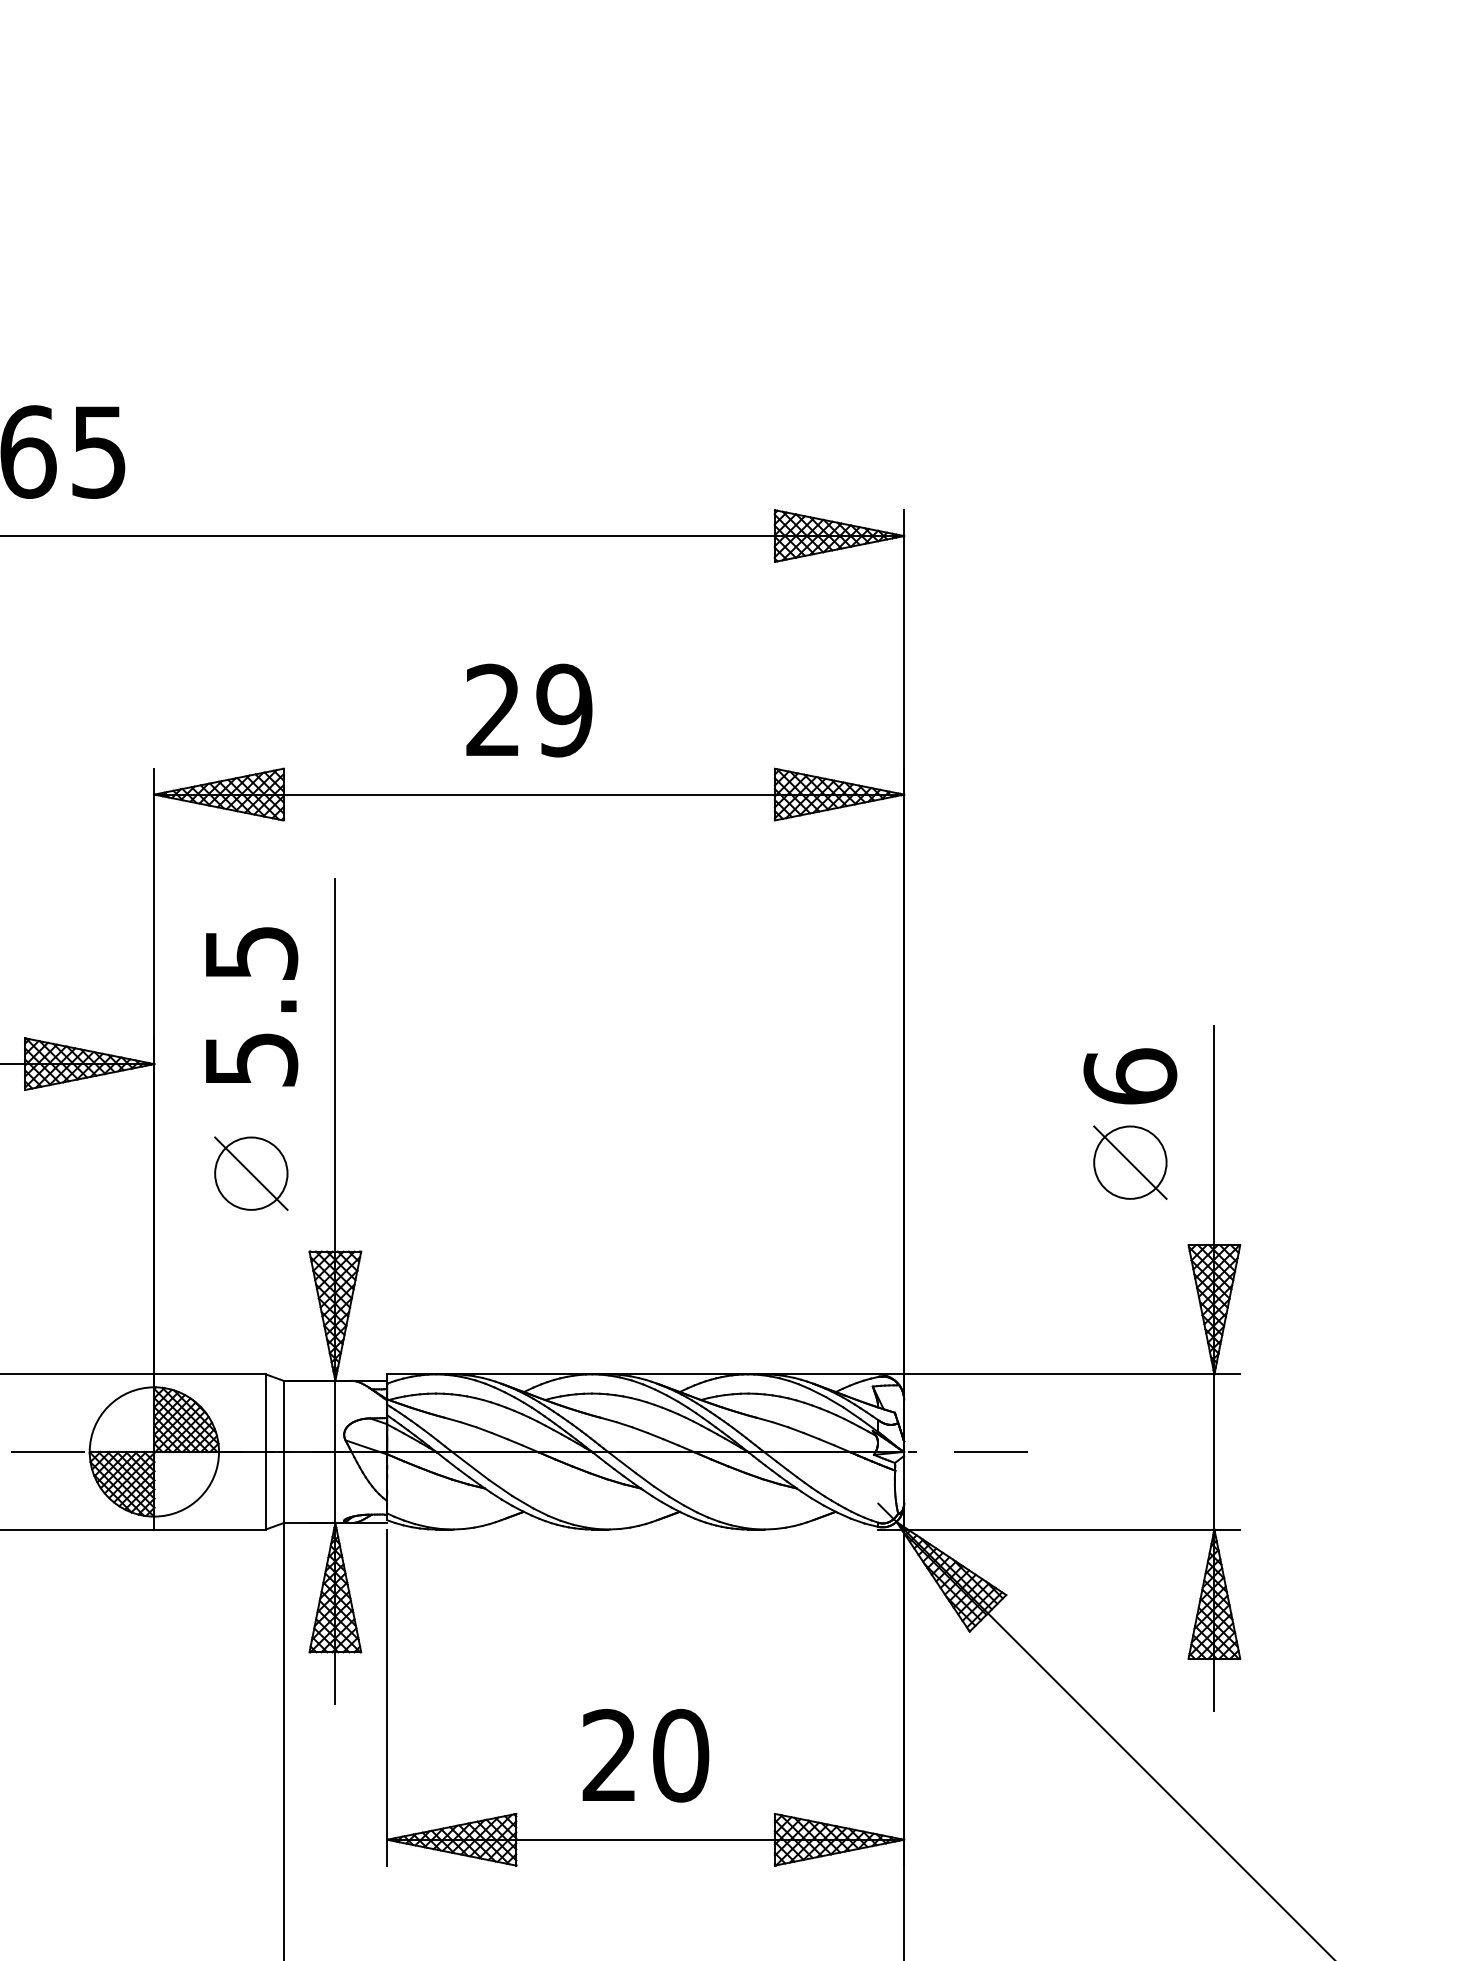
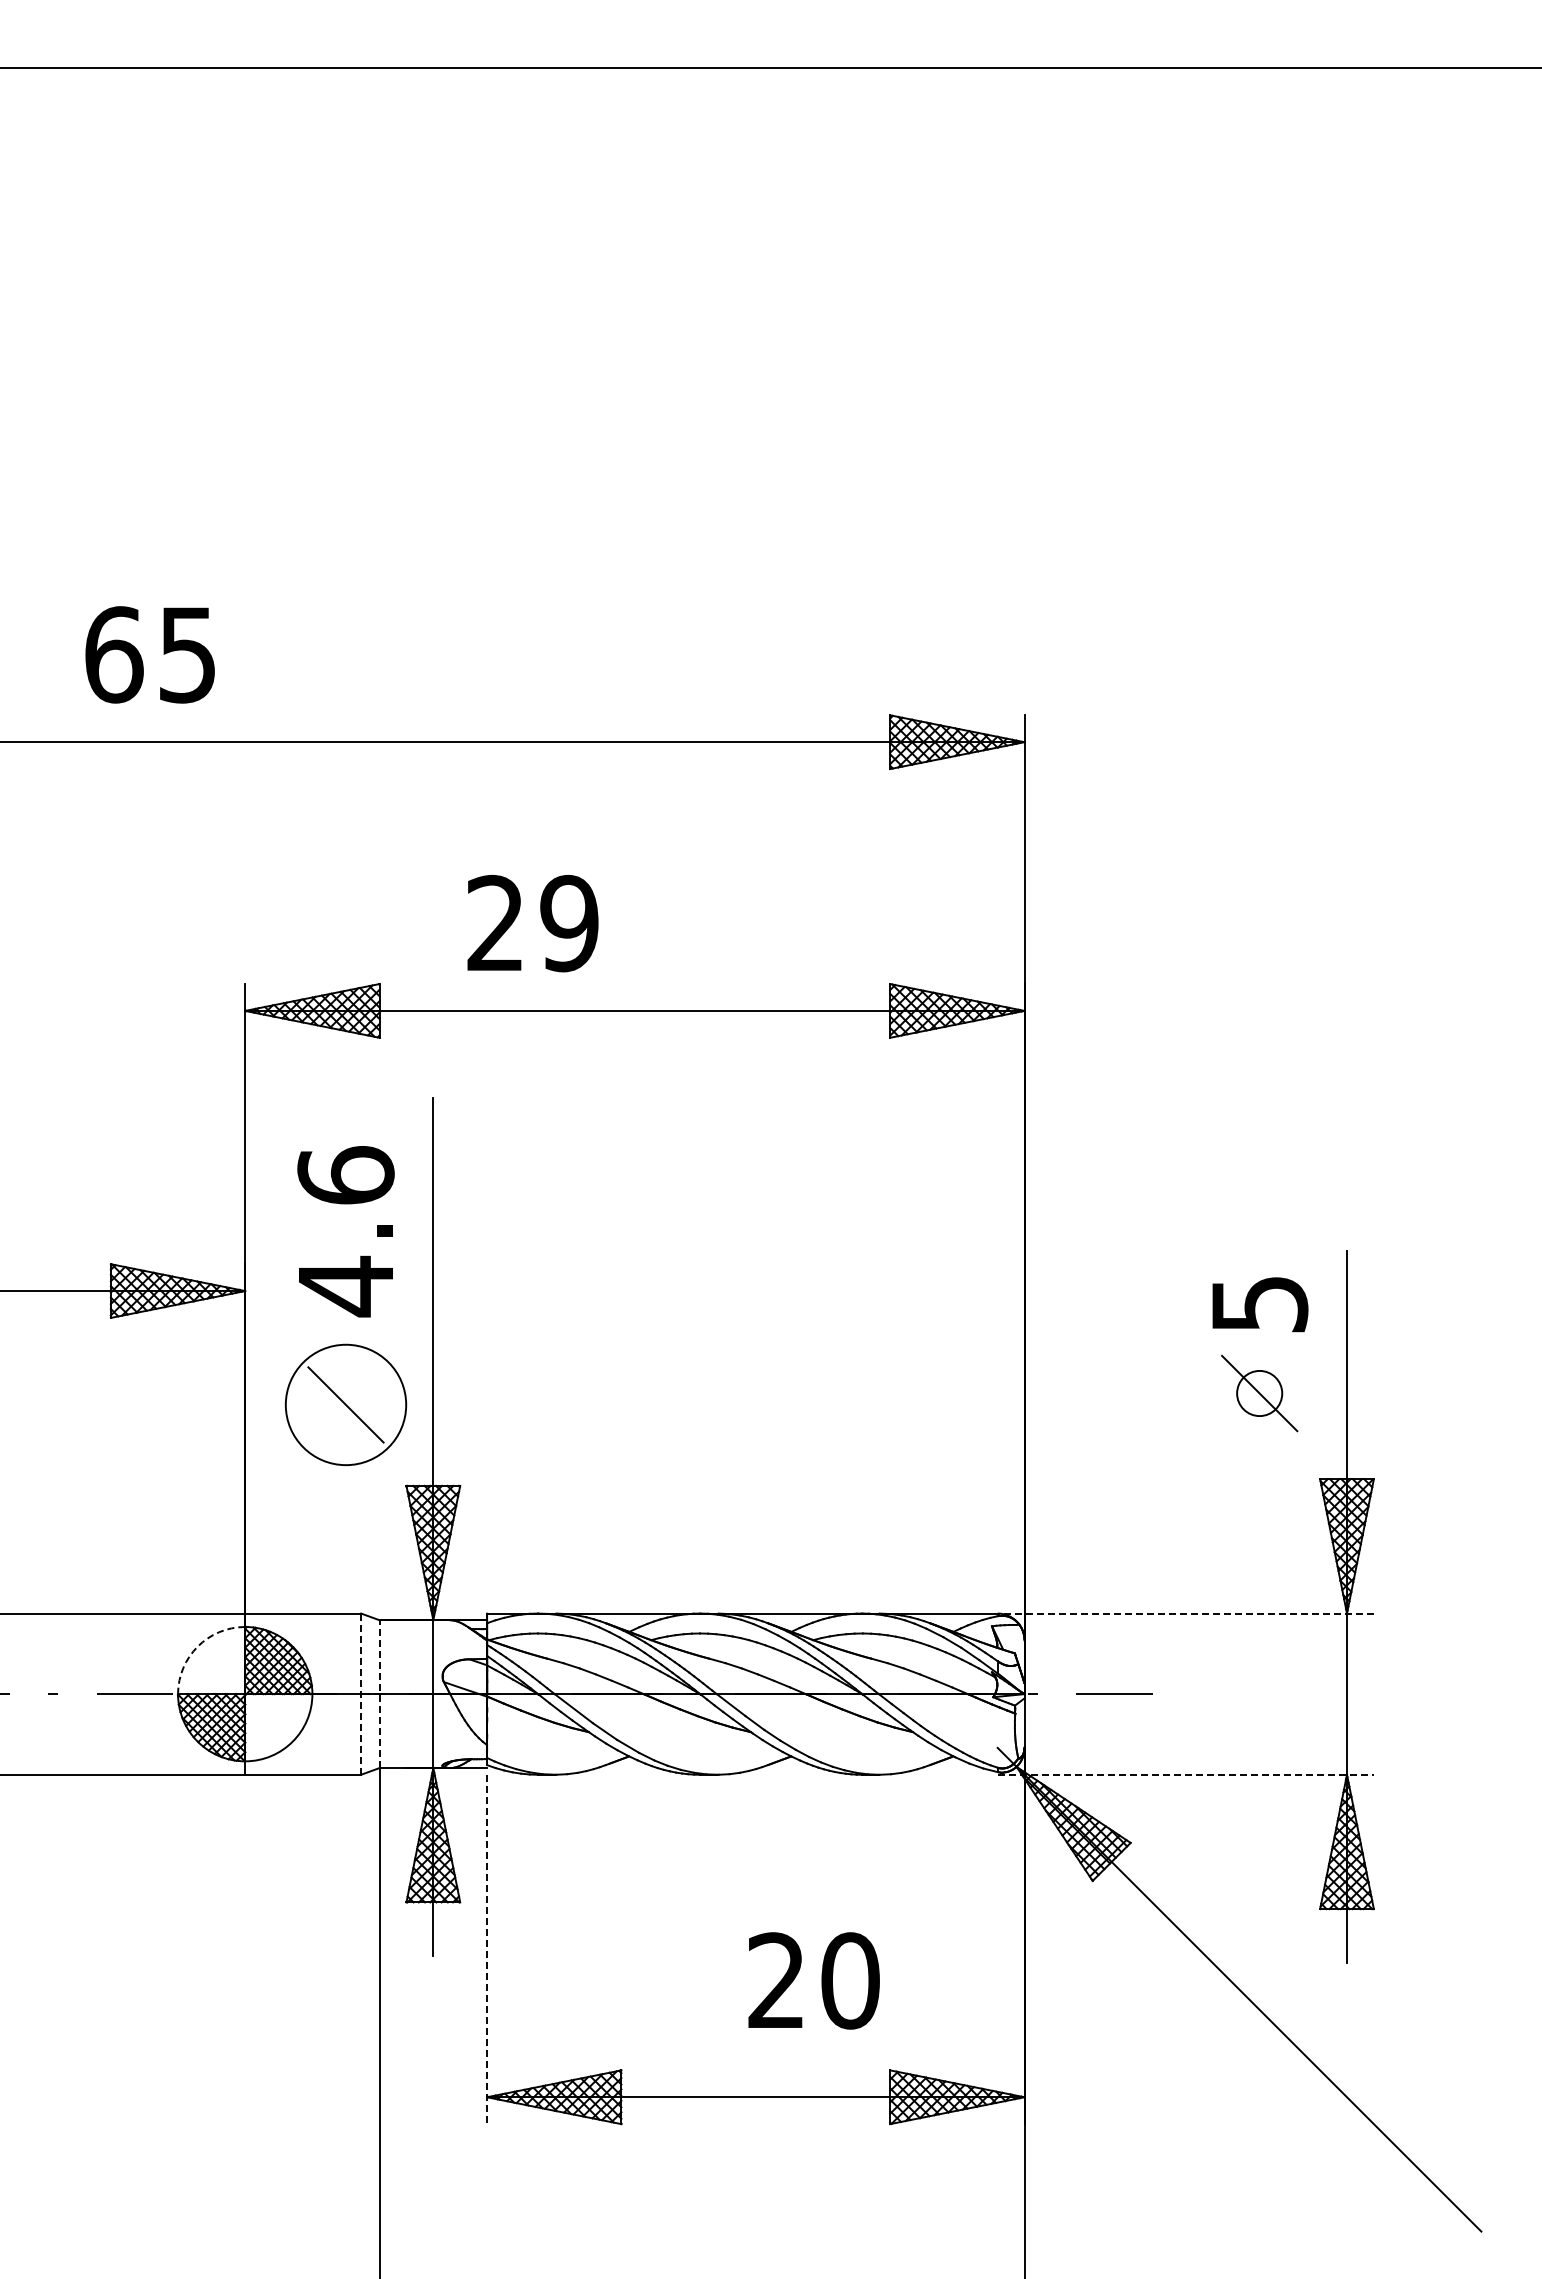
text: (528, 710) -> (532, 923), moved
text: (250, 1006) -> (345, 1231), 5.5 -> 4.6
text: (1130, 1076) -> (1259, 1303), 6 -> 5
circle: (1130, 1162) -> (1259, 1393), size x0.6
circle: (250, 1173) -> (345, 1404), size x1.6
line: (1059, 1374) -> (1185, 1613), solid -> dashed
arc: (108, 1406) -> (197, 1646), solid -> dashed
line: (266, 1452) -> (361, 1694), solid -> dashed
line: (283, 1452) -> (379, 1694), solid -> dashed
line: (1059, 1529) -> (1186, 1774), solid -> dashed
line: (387, 1697) -> (487, 1949), solid -> dashed
text: (645, 1755) -> (813, 1980), moved

